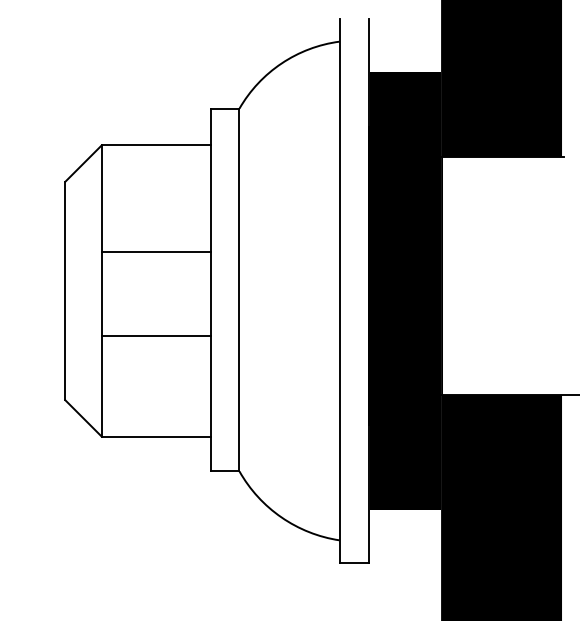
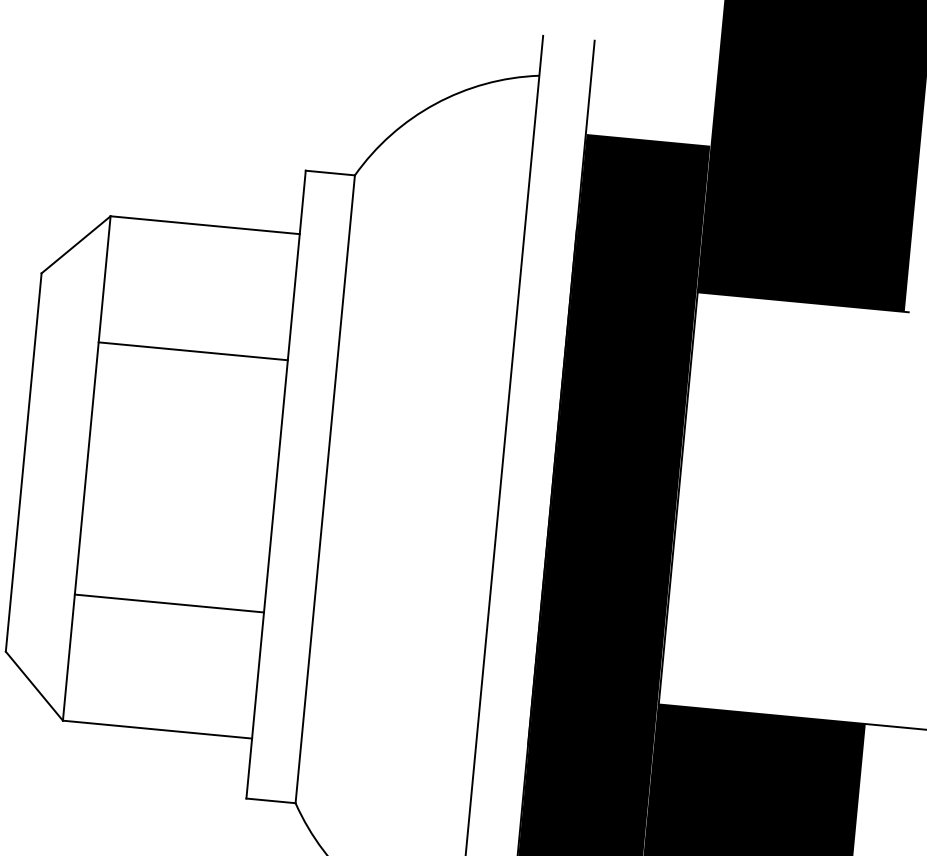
line: (156, 252) -> (193, 351), moved
line: (156, 335) -> (169, 602), moved

